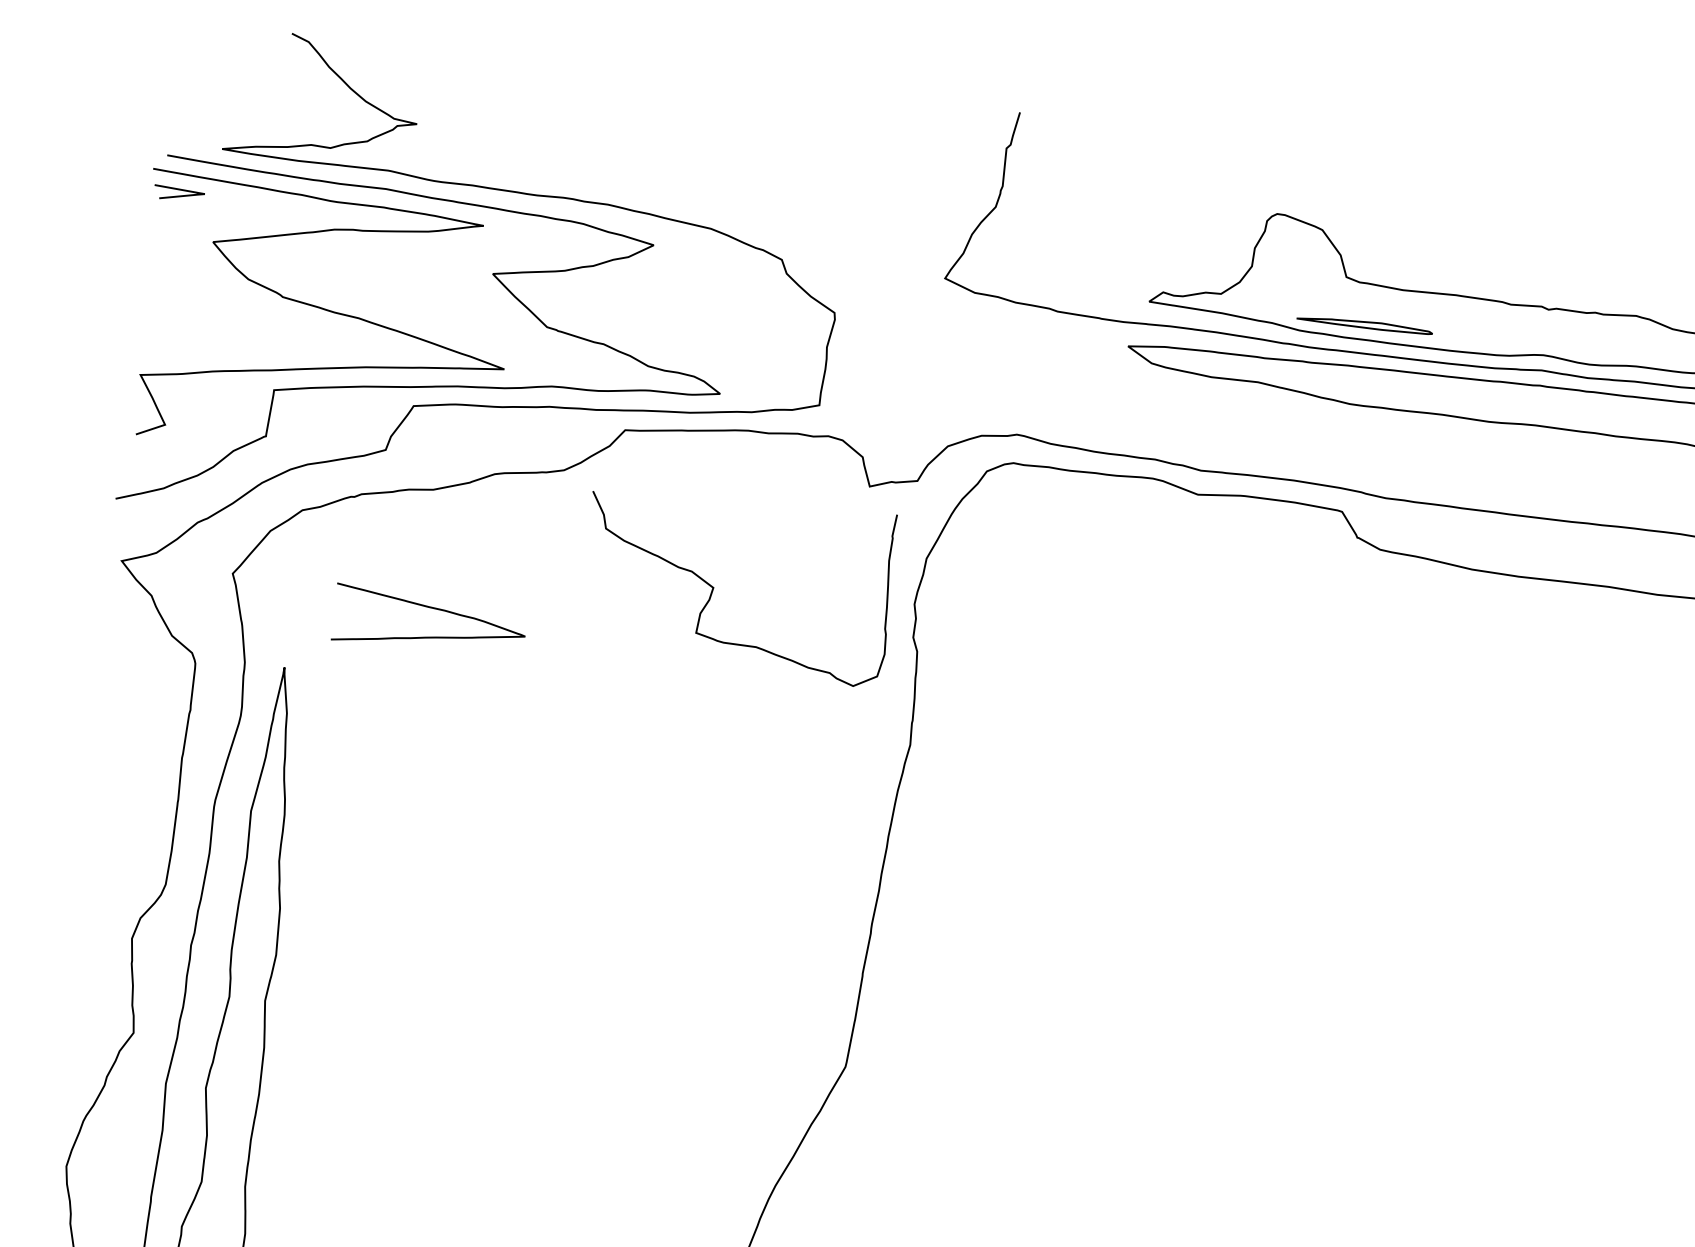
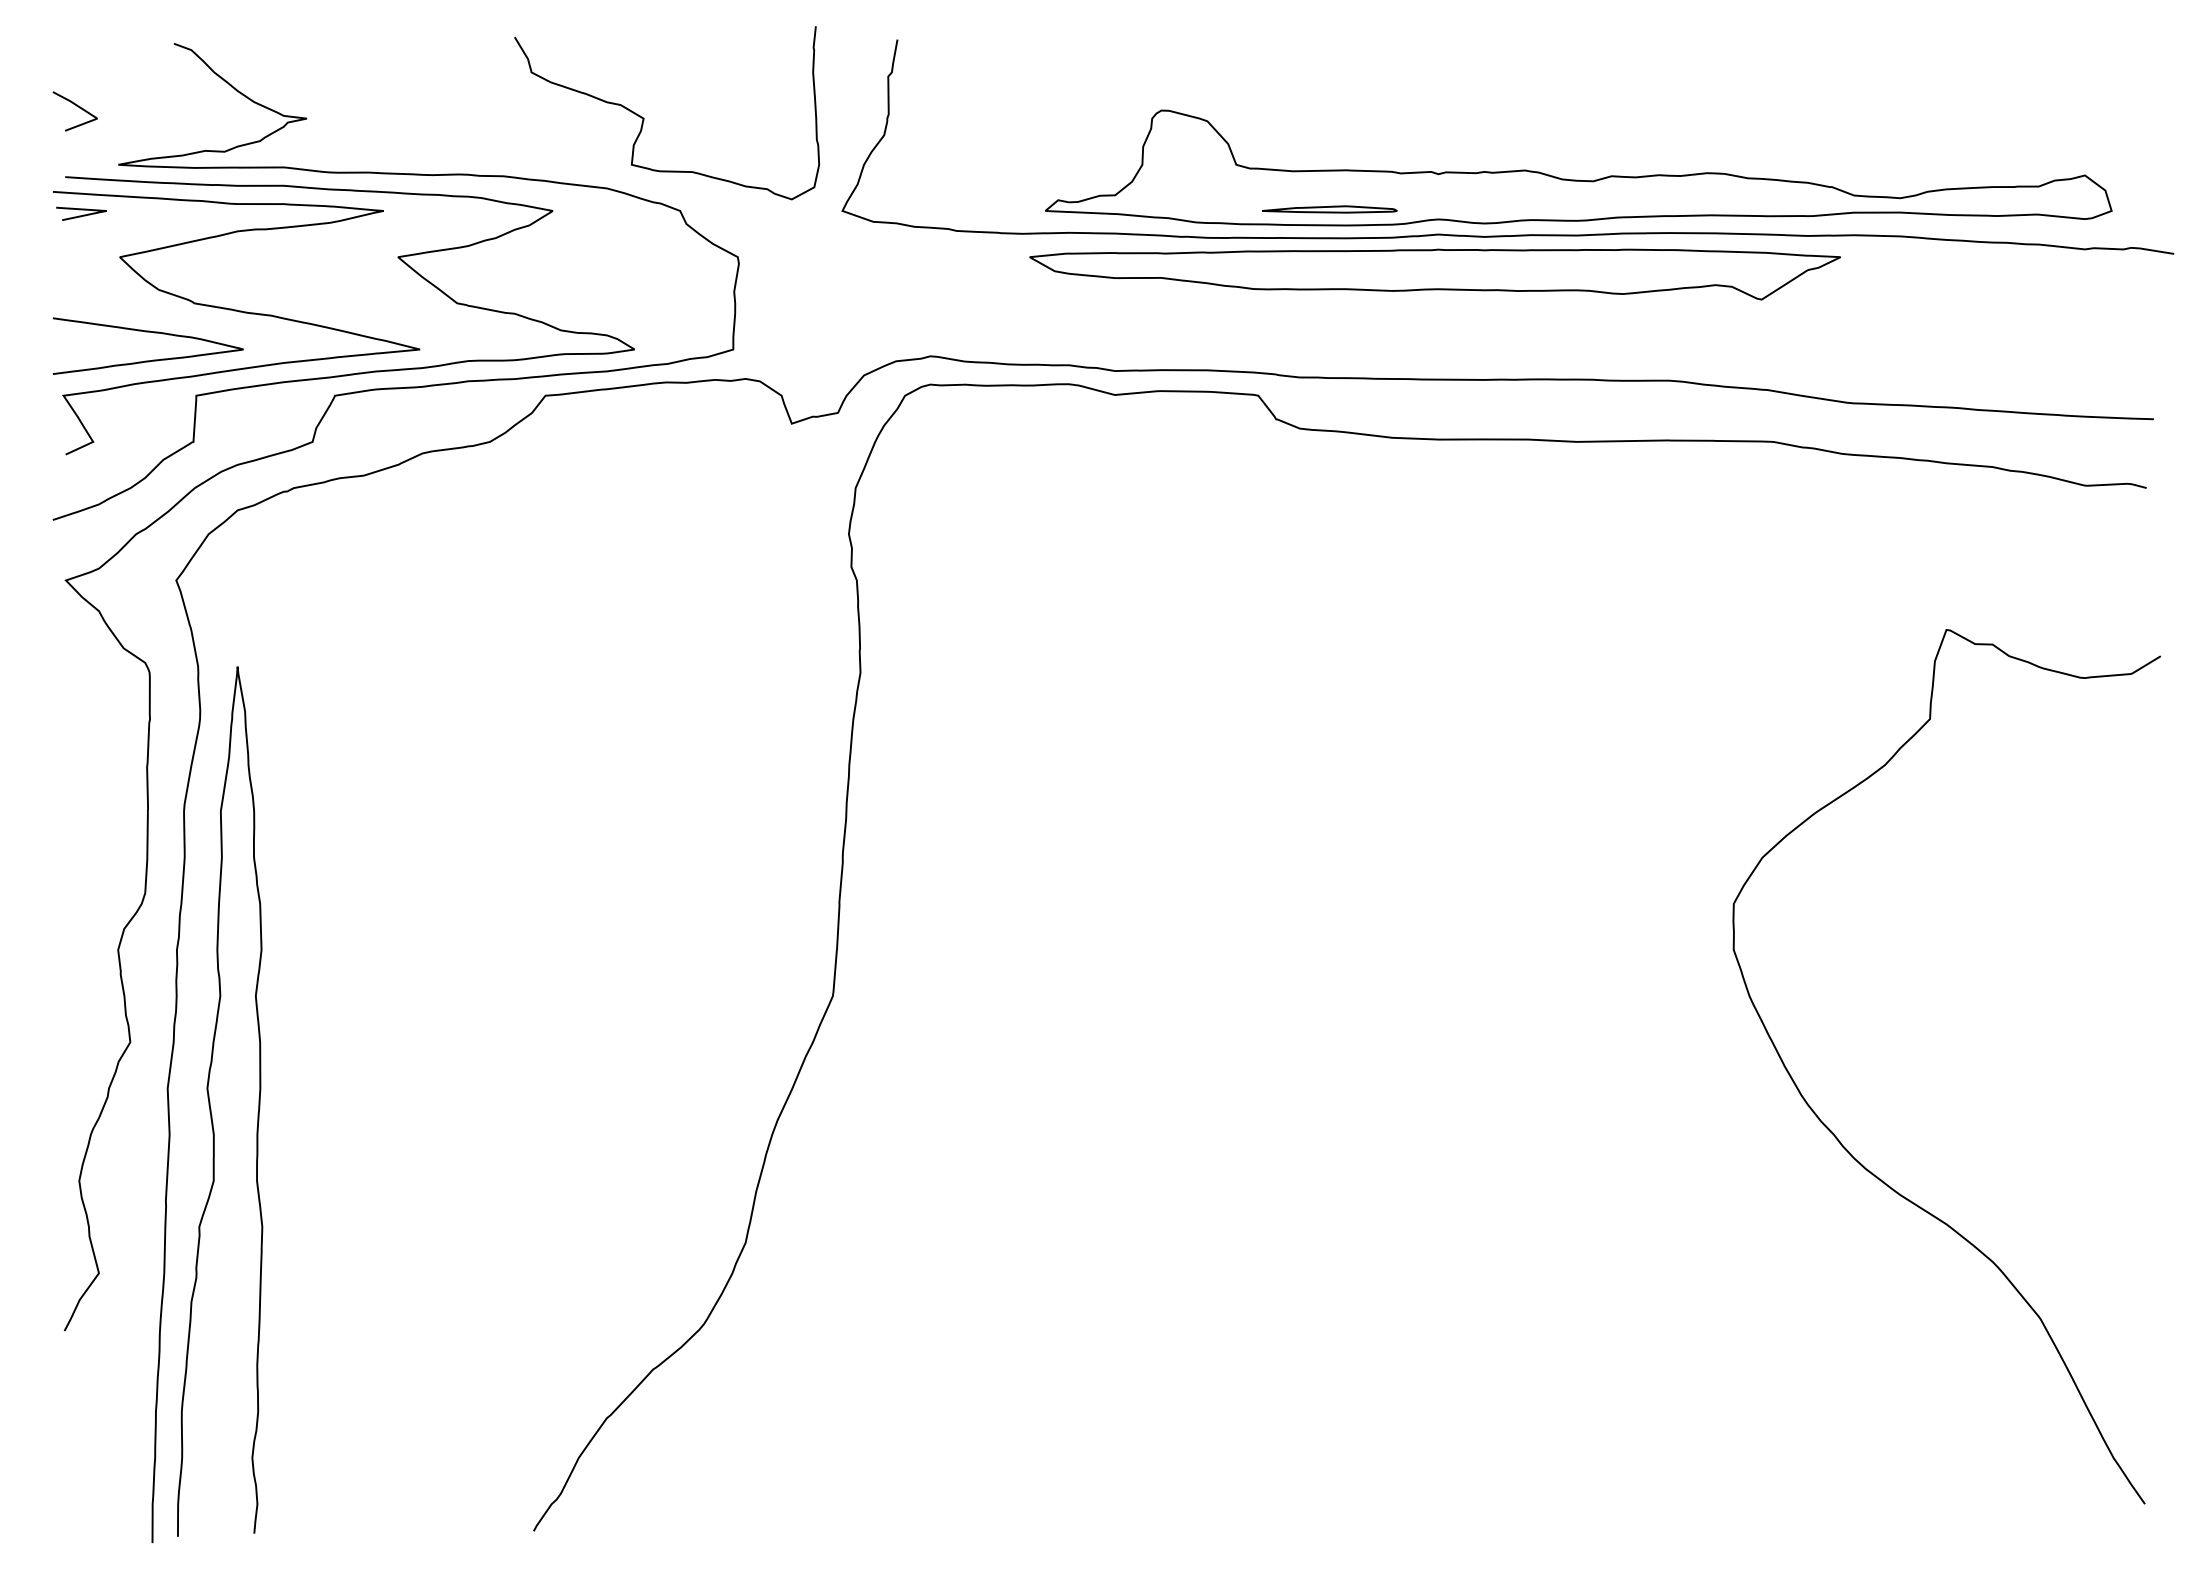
line: (186, 85) -> (76, 106), added
part: (1364, 324) -> (1329, 209), moved
curve: (714, 587) -> (644, 118), moved
curve: (430, 608) -> (147, 332), moved

